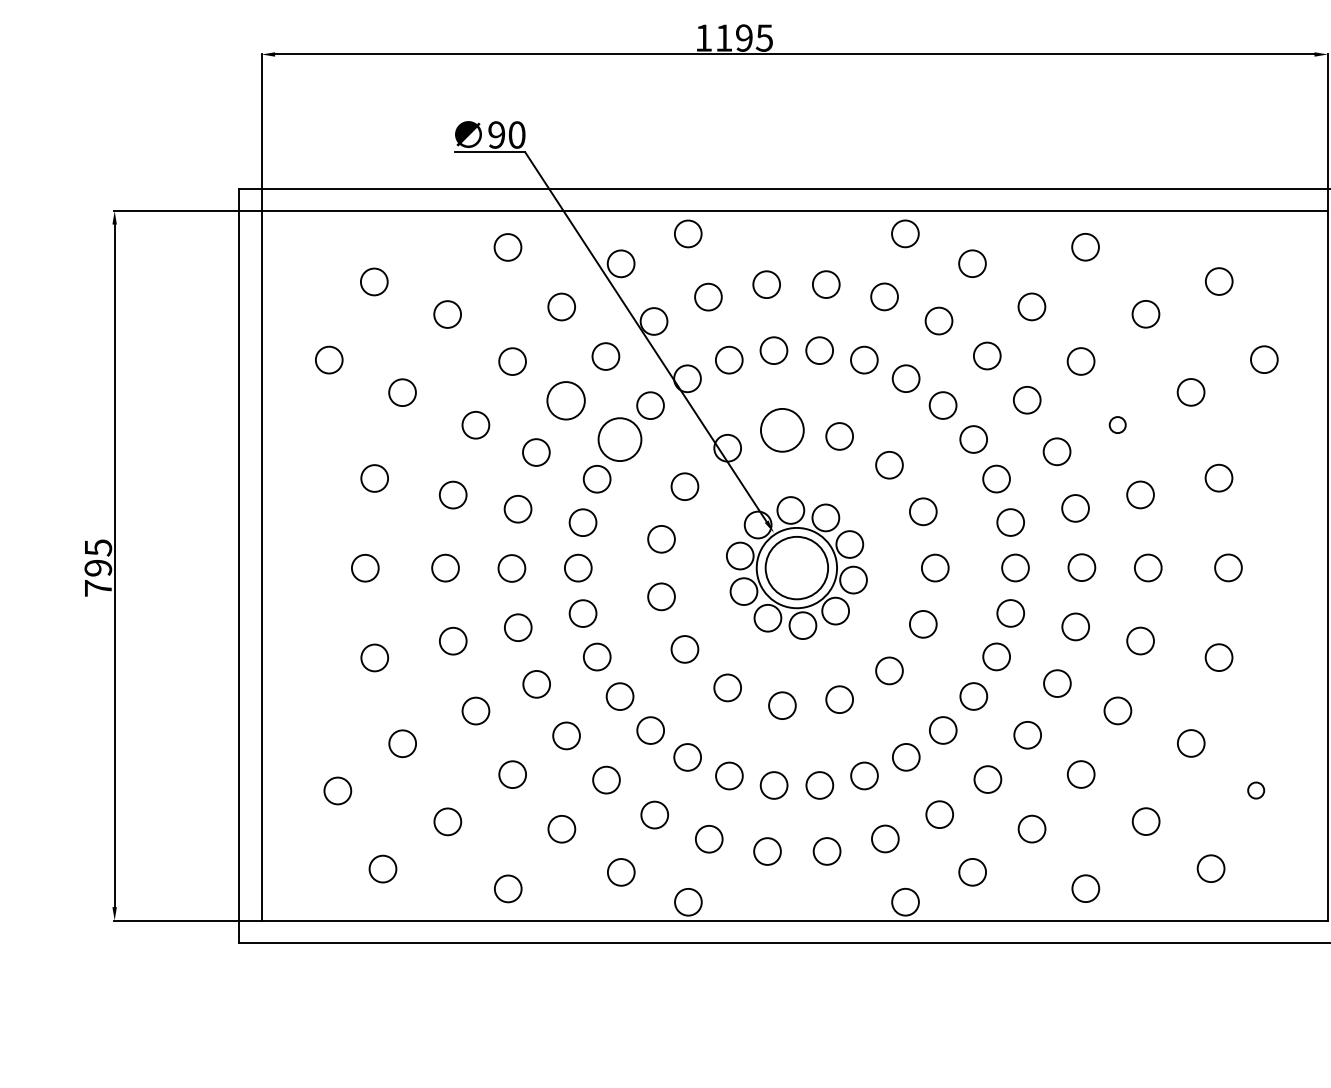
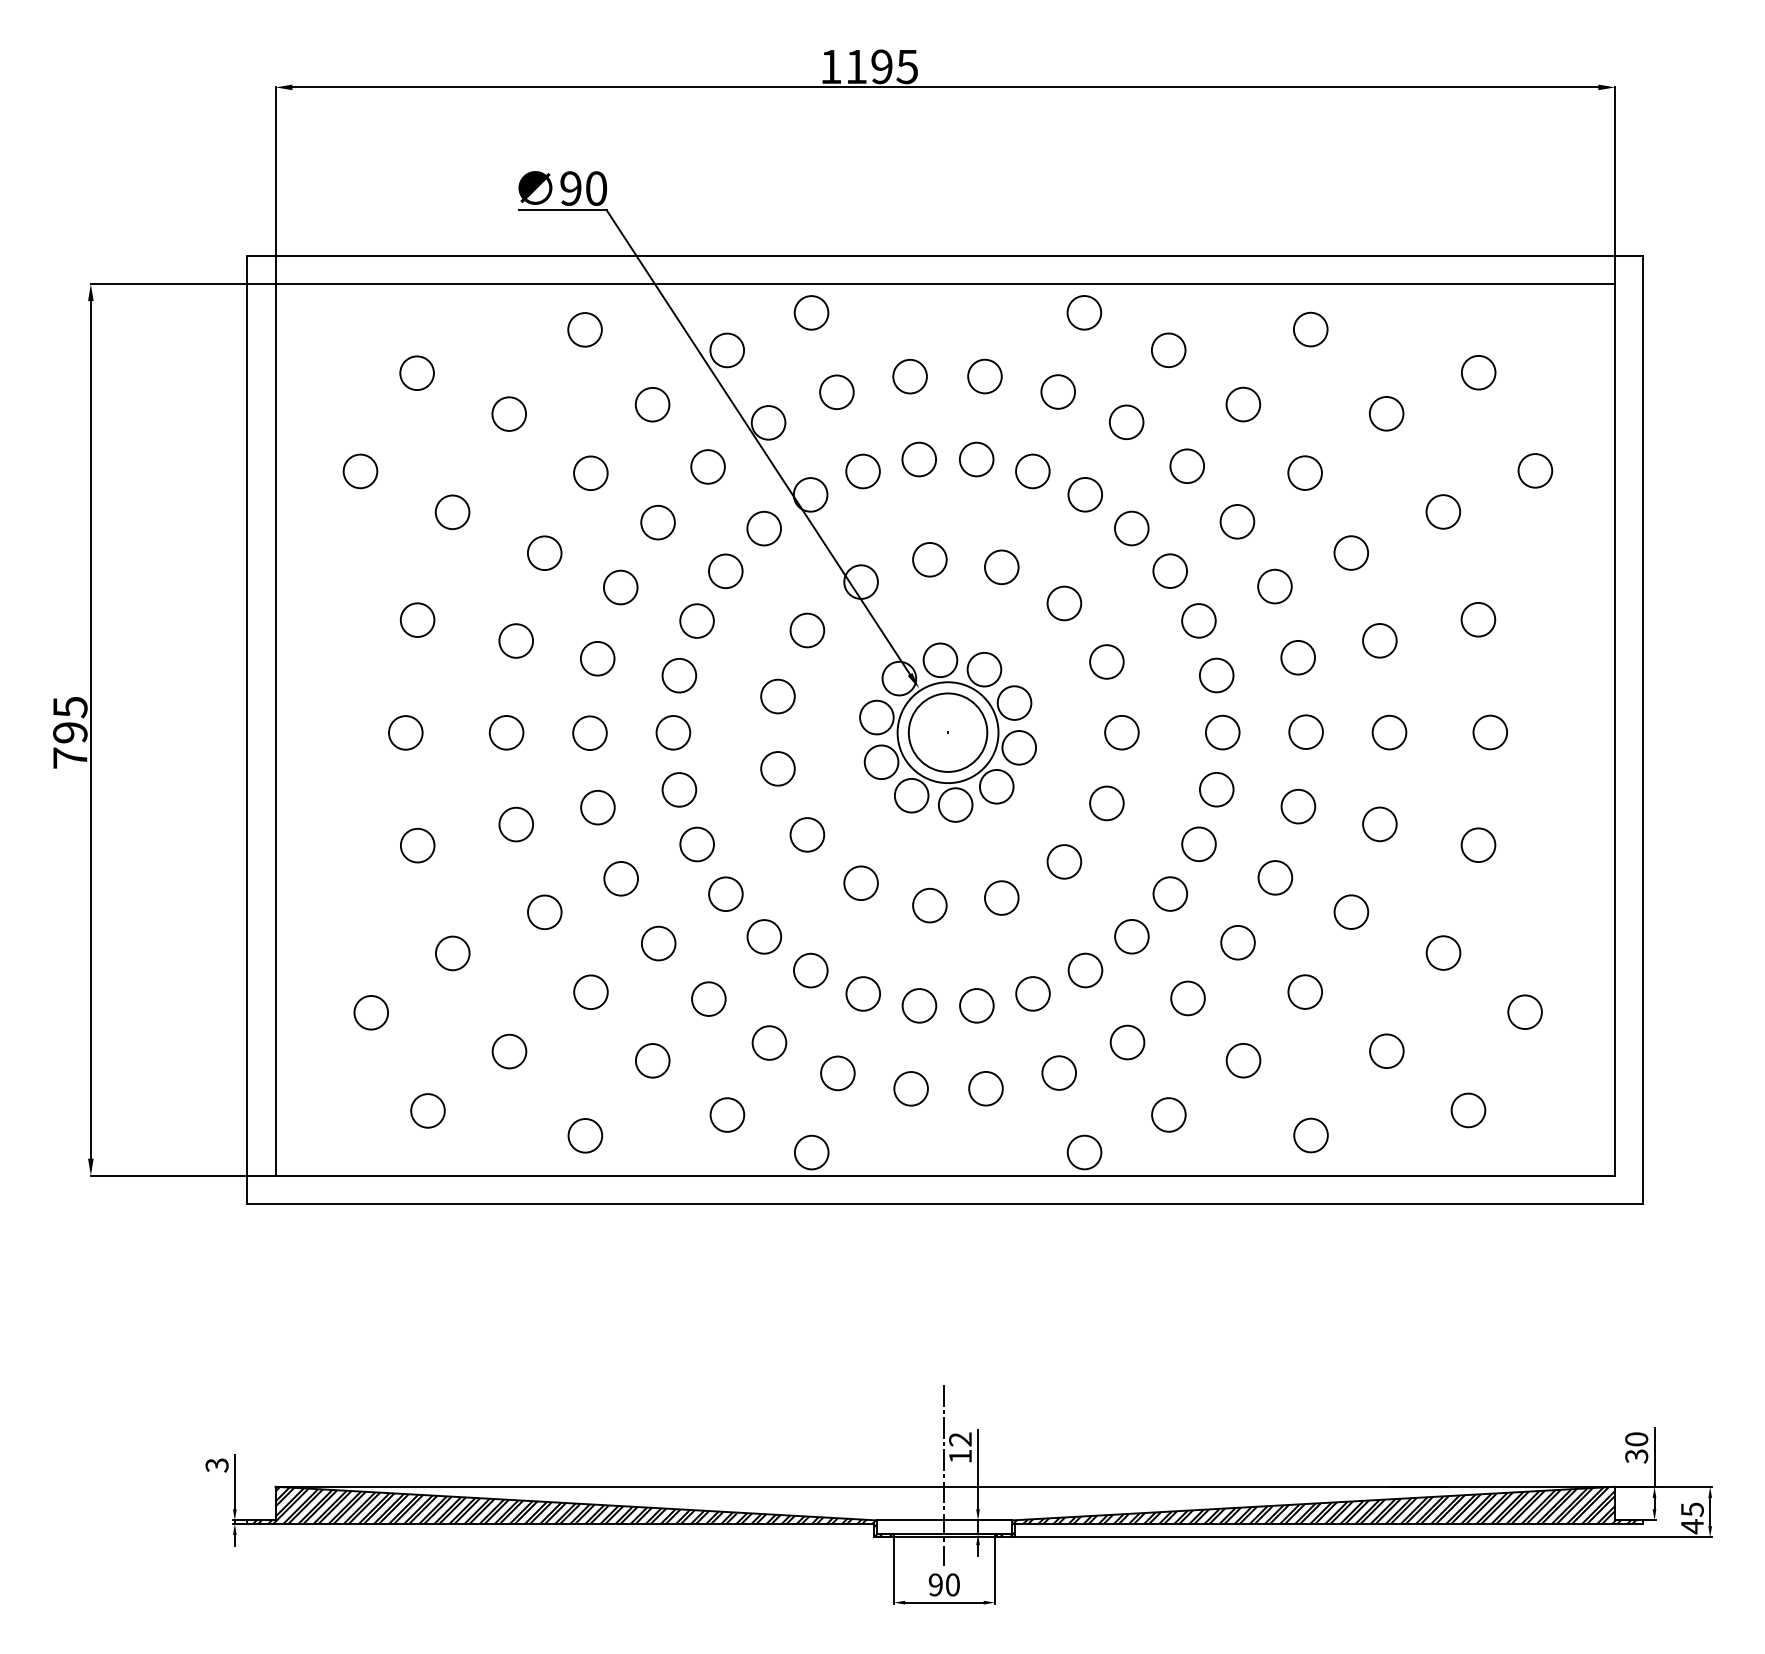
circle: (565, 400) -> (657, 522), size x0.71
circle: (1117, 424) -> (1350, 552), size x1.67
circle: (782, 430) -> (929, 559), size x0.62
circle: (619, 439) -> (725, 571), size x0.62
circle: (1255, 790) -> (1524, 1012), size x1.67

